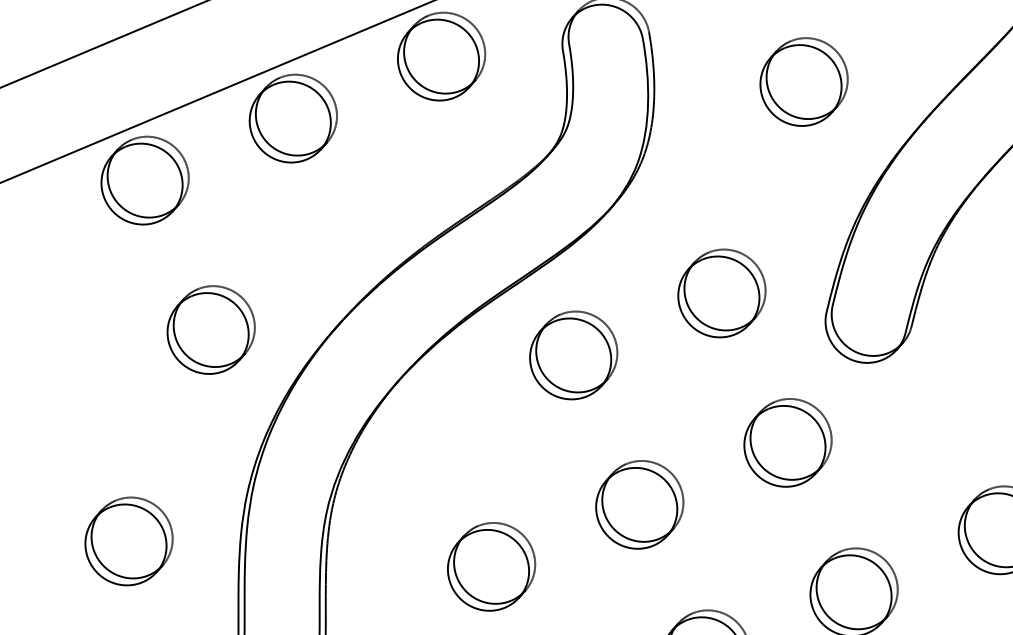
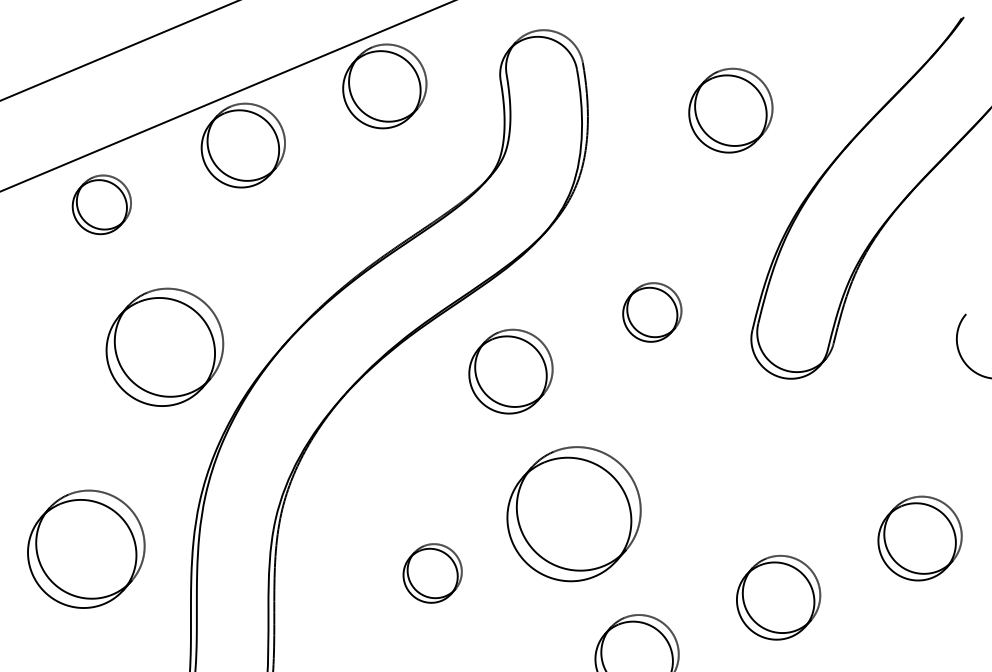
part: (144, 180) -> (101, 204), size x0.7
part: (720, 293) -> (651, 312), size x0.7
part: (210, 330) -> (164, 347), size x1.4
part: (787, 442) -> (715, 454), removed
part: (639, 505) -> (573, 514), size x1.6
part: (129, 540) -> (86, 548), size x1.4
part: (491, 566) -> (432, 573), size x0.7

